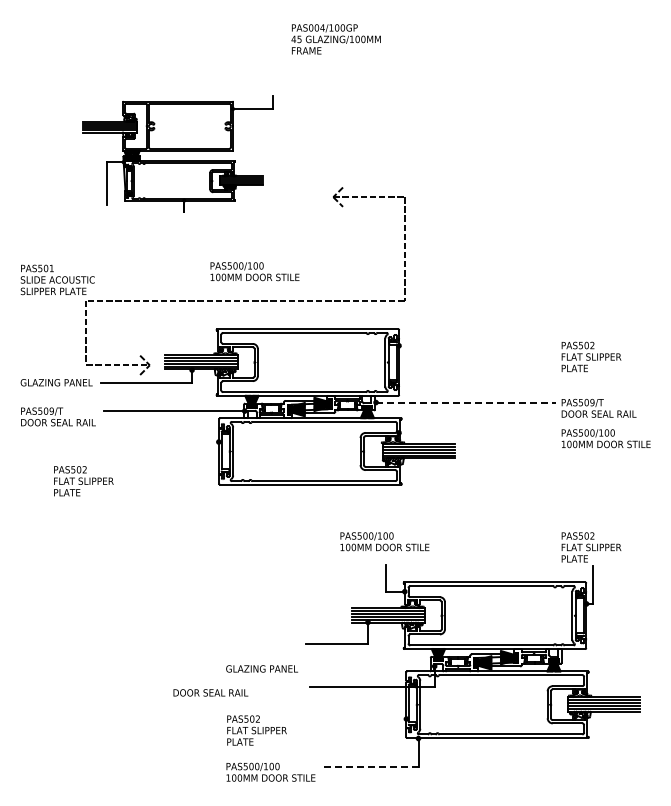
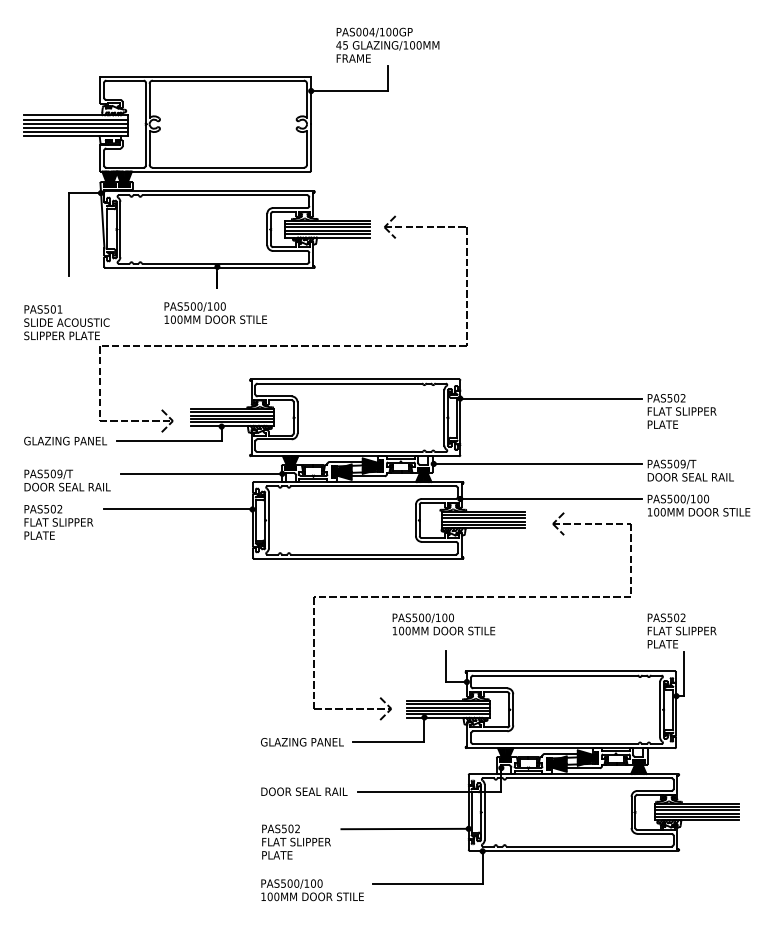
part: (177, 153) -> (204, 176), size x1.67
text: (254, 271) -> (215, 312), moved
line: (477, 345) -> (550, 398), added
line: (466, 402) -> (538, 463), dashed -> solid
line: (477, 432) -> (550, 498), added
line: (153, 442) -> (177, 510), added
text: (83, 481) -> (58, 522), moved
part: (409, 518) -> (472, 597), added
text: (261, 668) -> (301, 741), moved
text: (210, 692) -> (303, 791), moved
line: (350, 719) -> (404, 829), added
line: (370, 766) -> (427, 883), dashed -> solid

